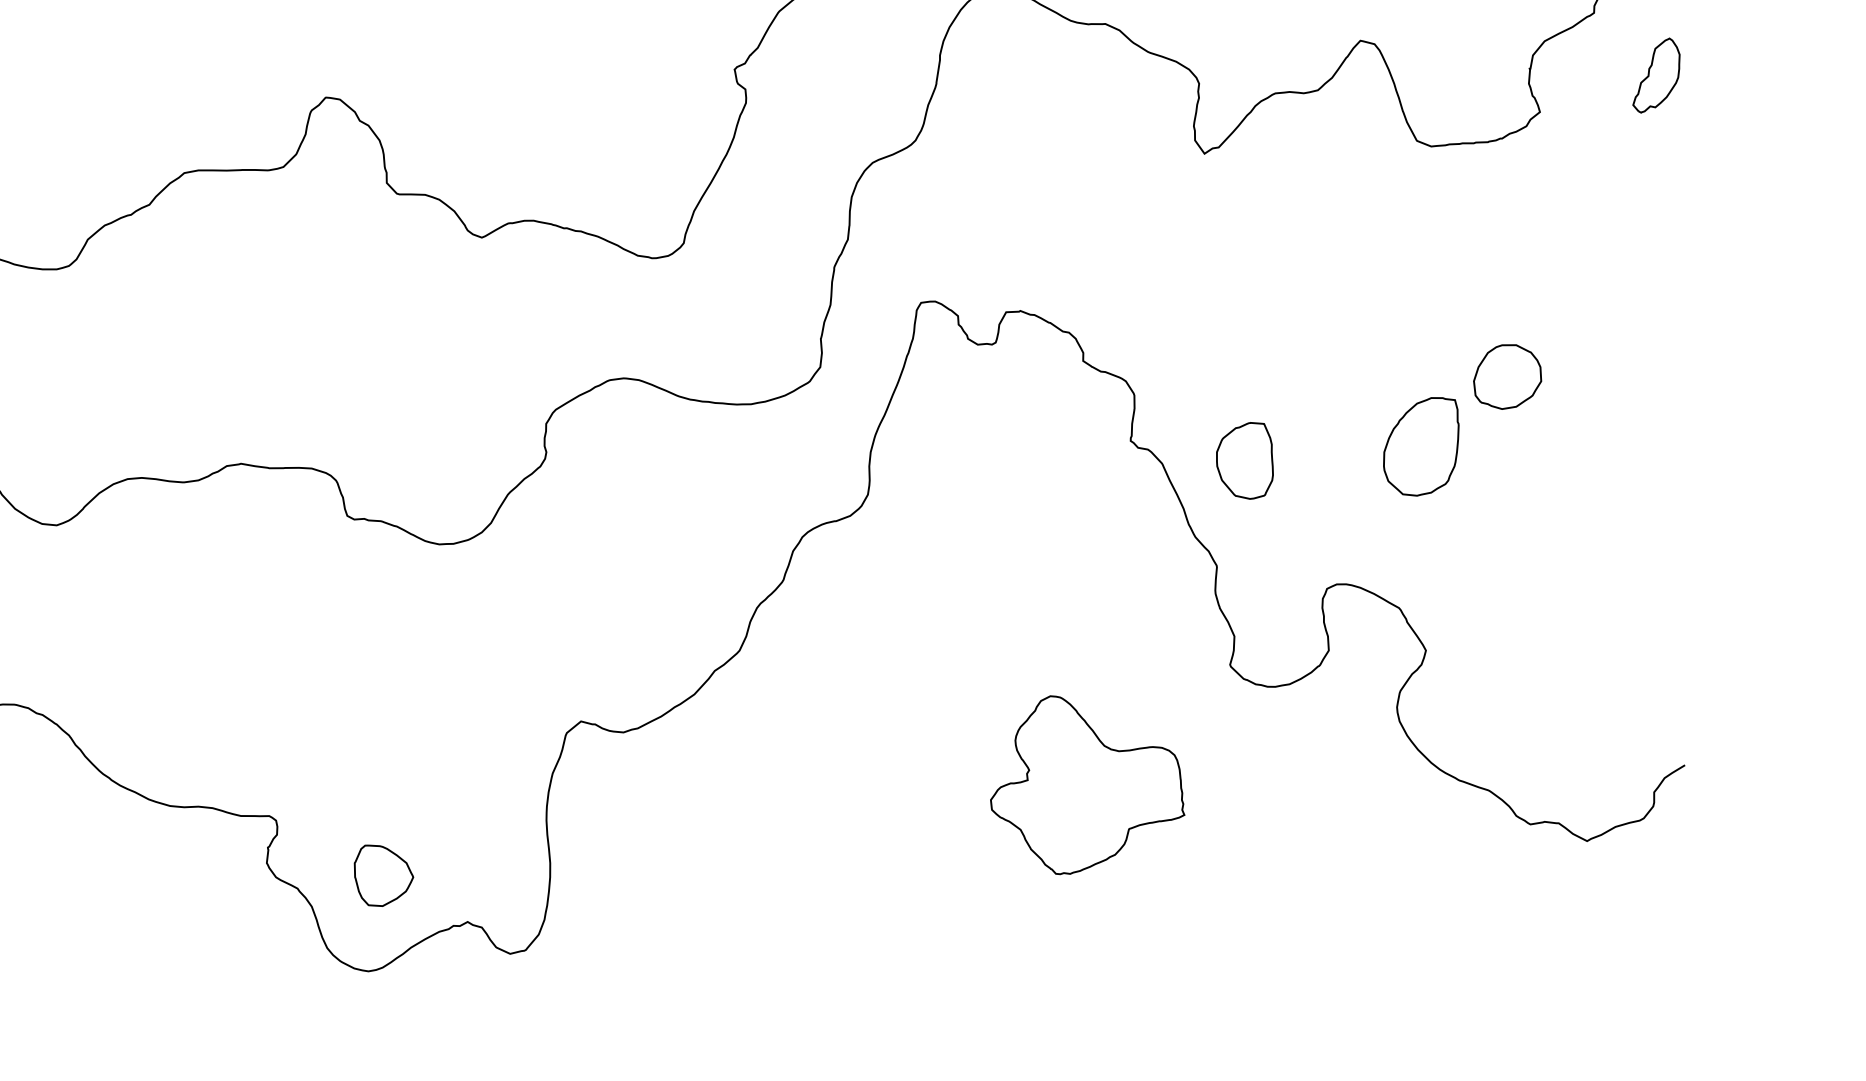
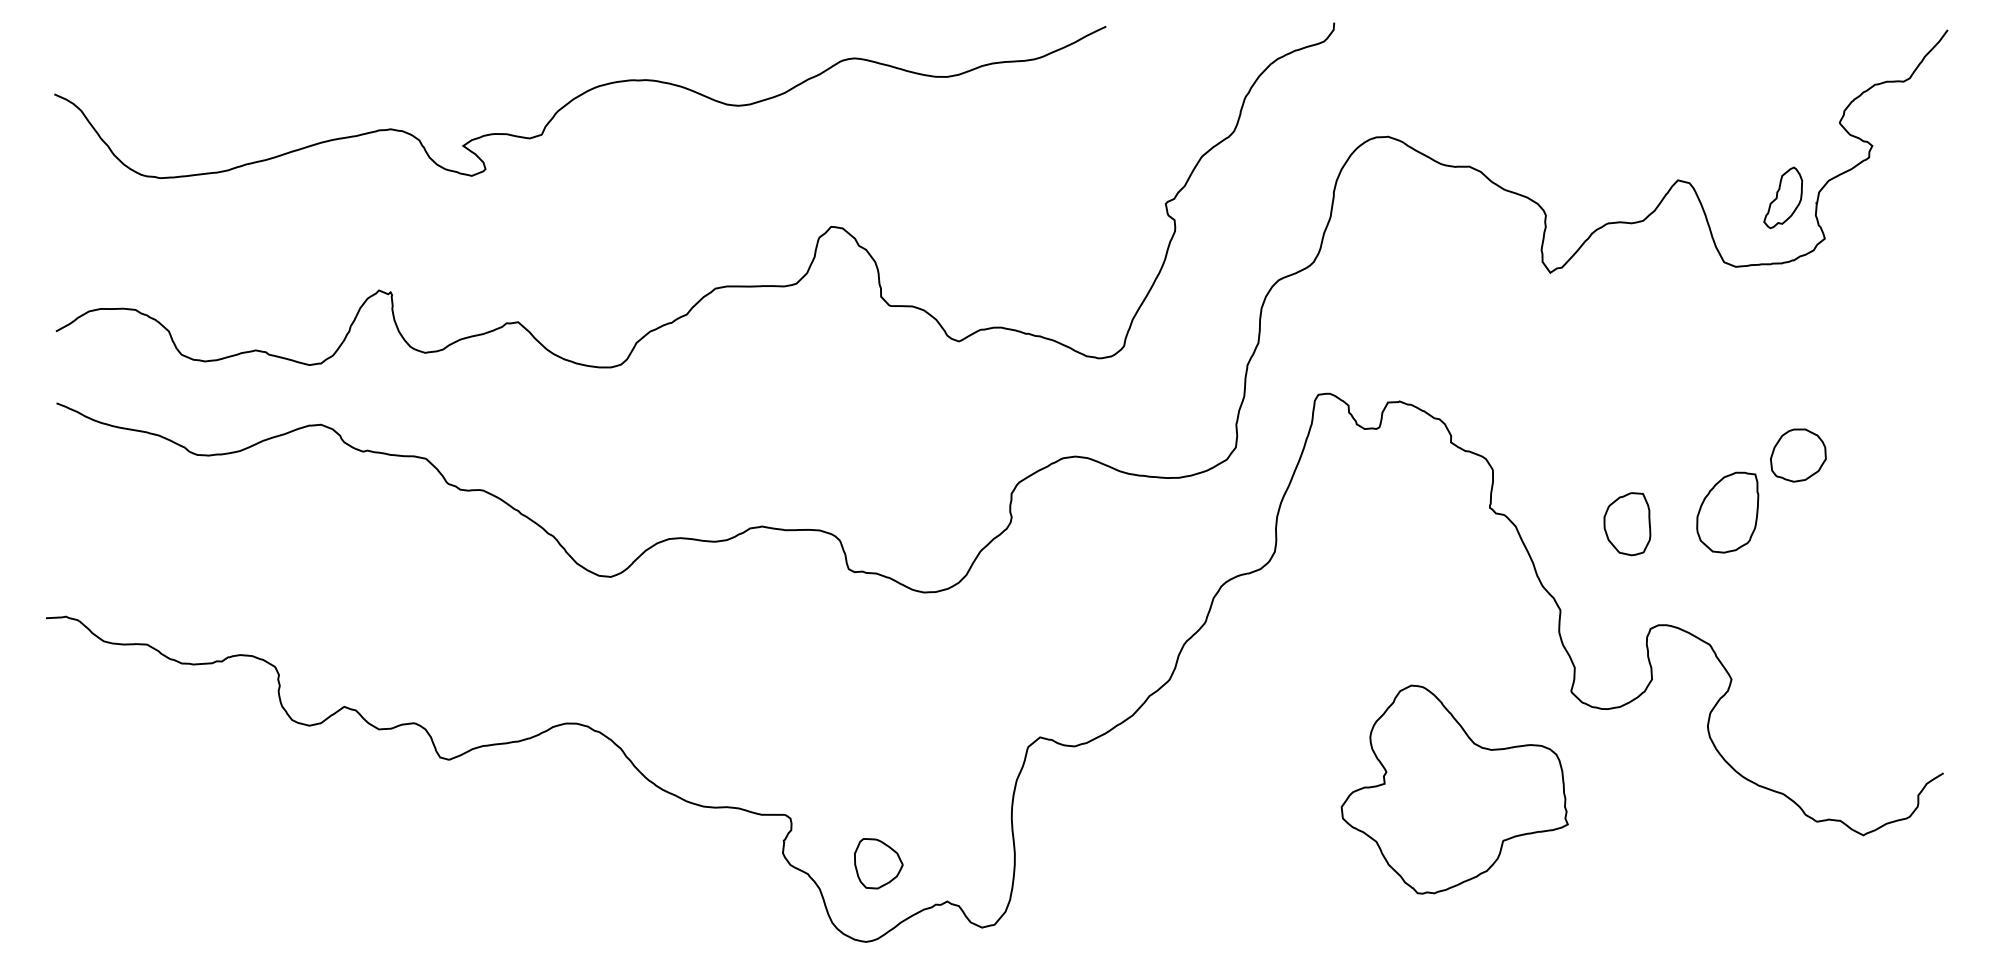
part: (1656, 75) -> (1783, 197), moved
part: (1245, 461) -> (1627, 524), moved
part: (1087, 785) -> (1454, 789), size x1.43

